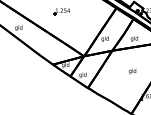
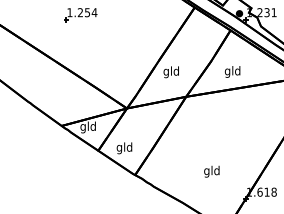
text: (132, 71) -> (211, 171), moved

